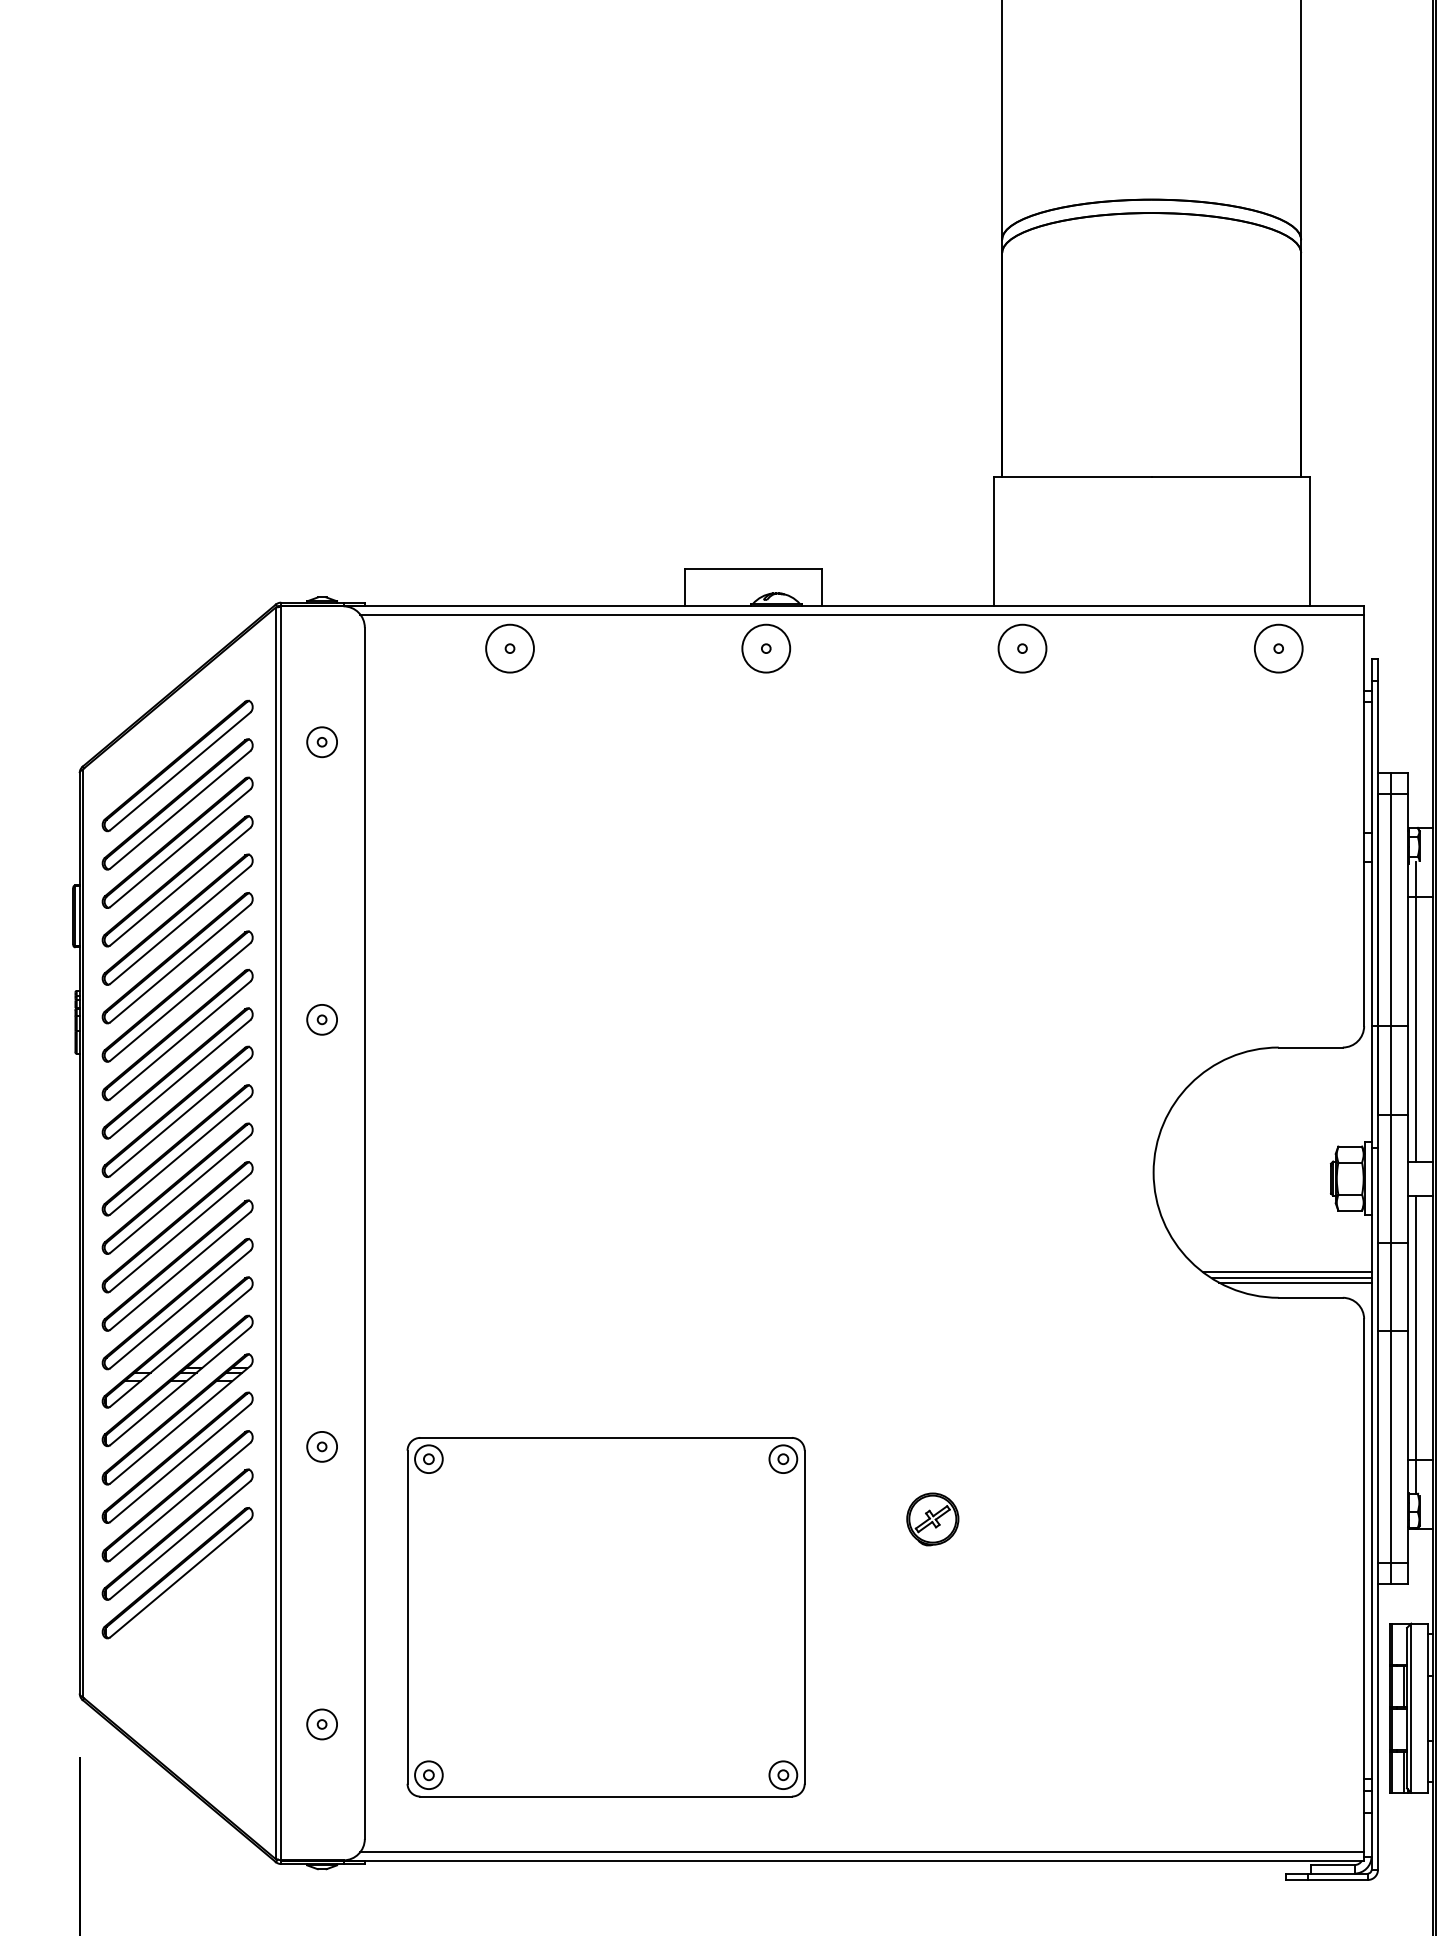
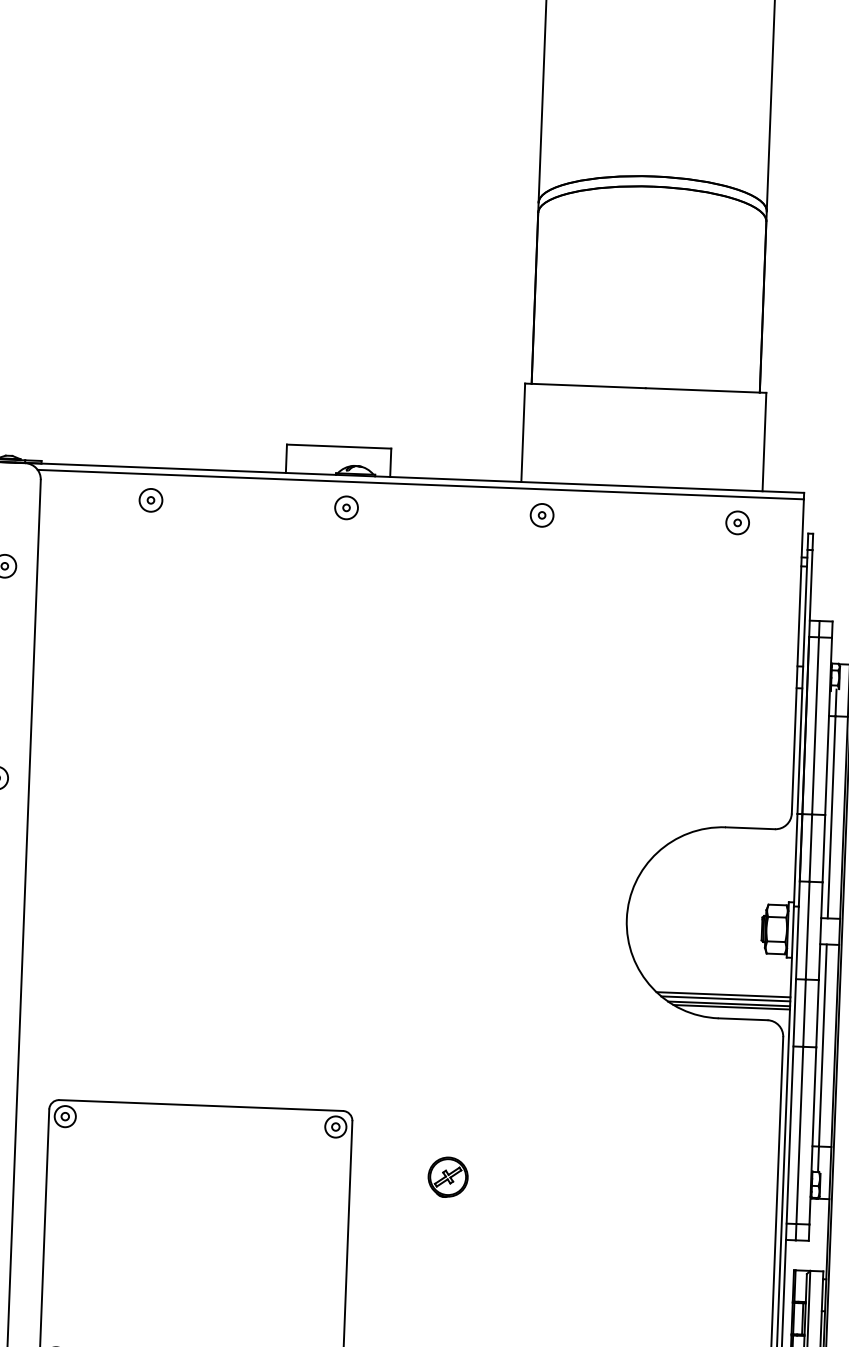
circle: (509, 648) -> (150, 500), size x0.62
circle: (766, 648) -> (346, 507), size x0.62
circle: (1022, 648) -> (542, 515), size x0.62
circle: (1278, 648) -> (737, 522), size x0.62
line: (1283, 1266) -> (723, 994), added

